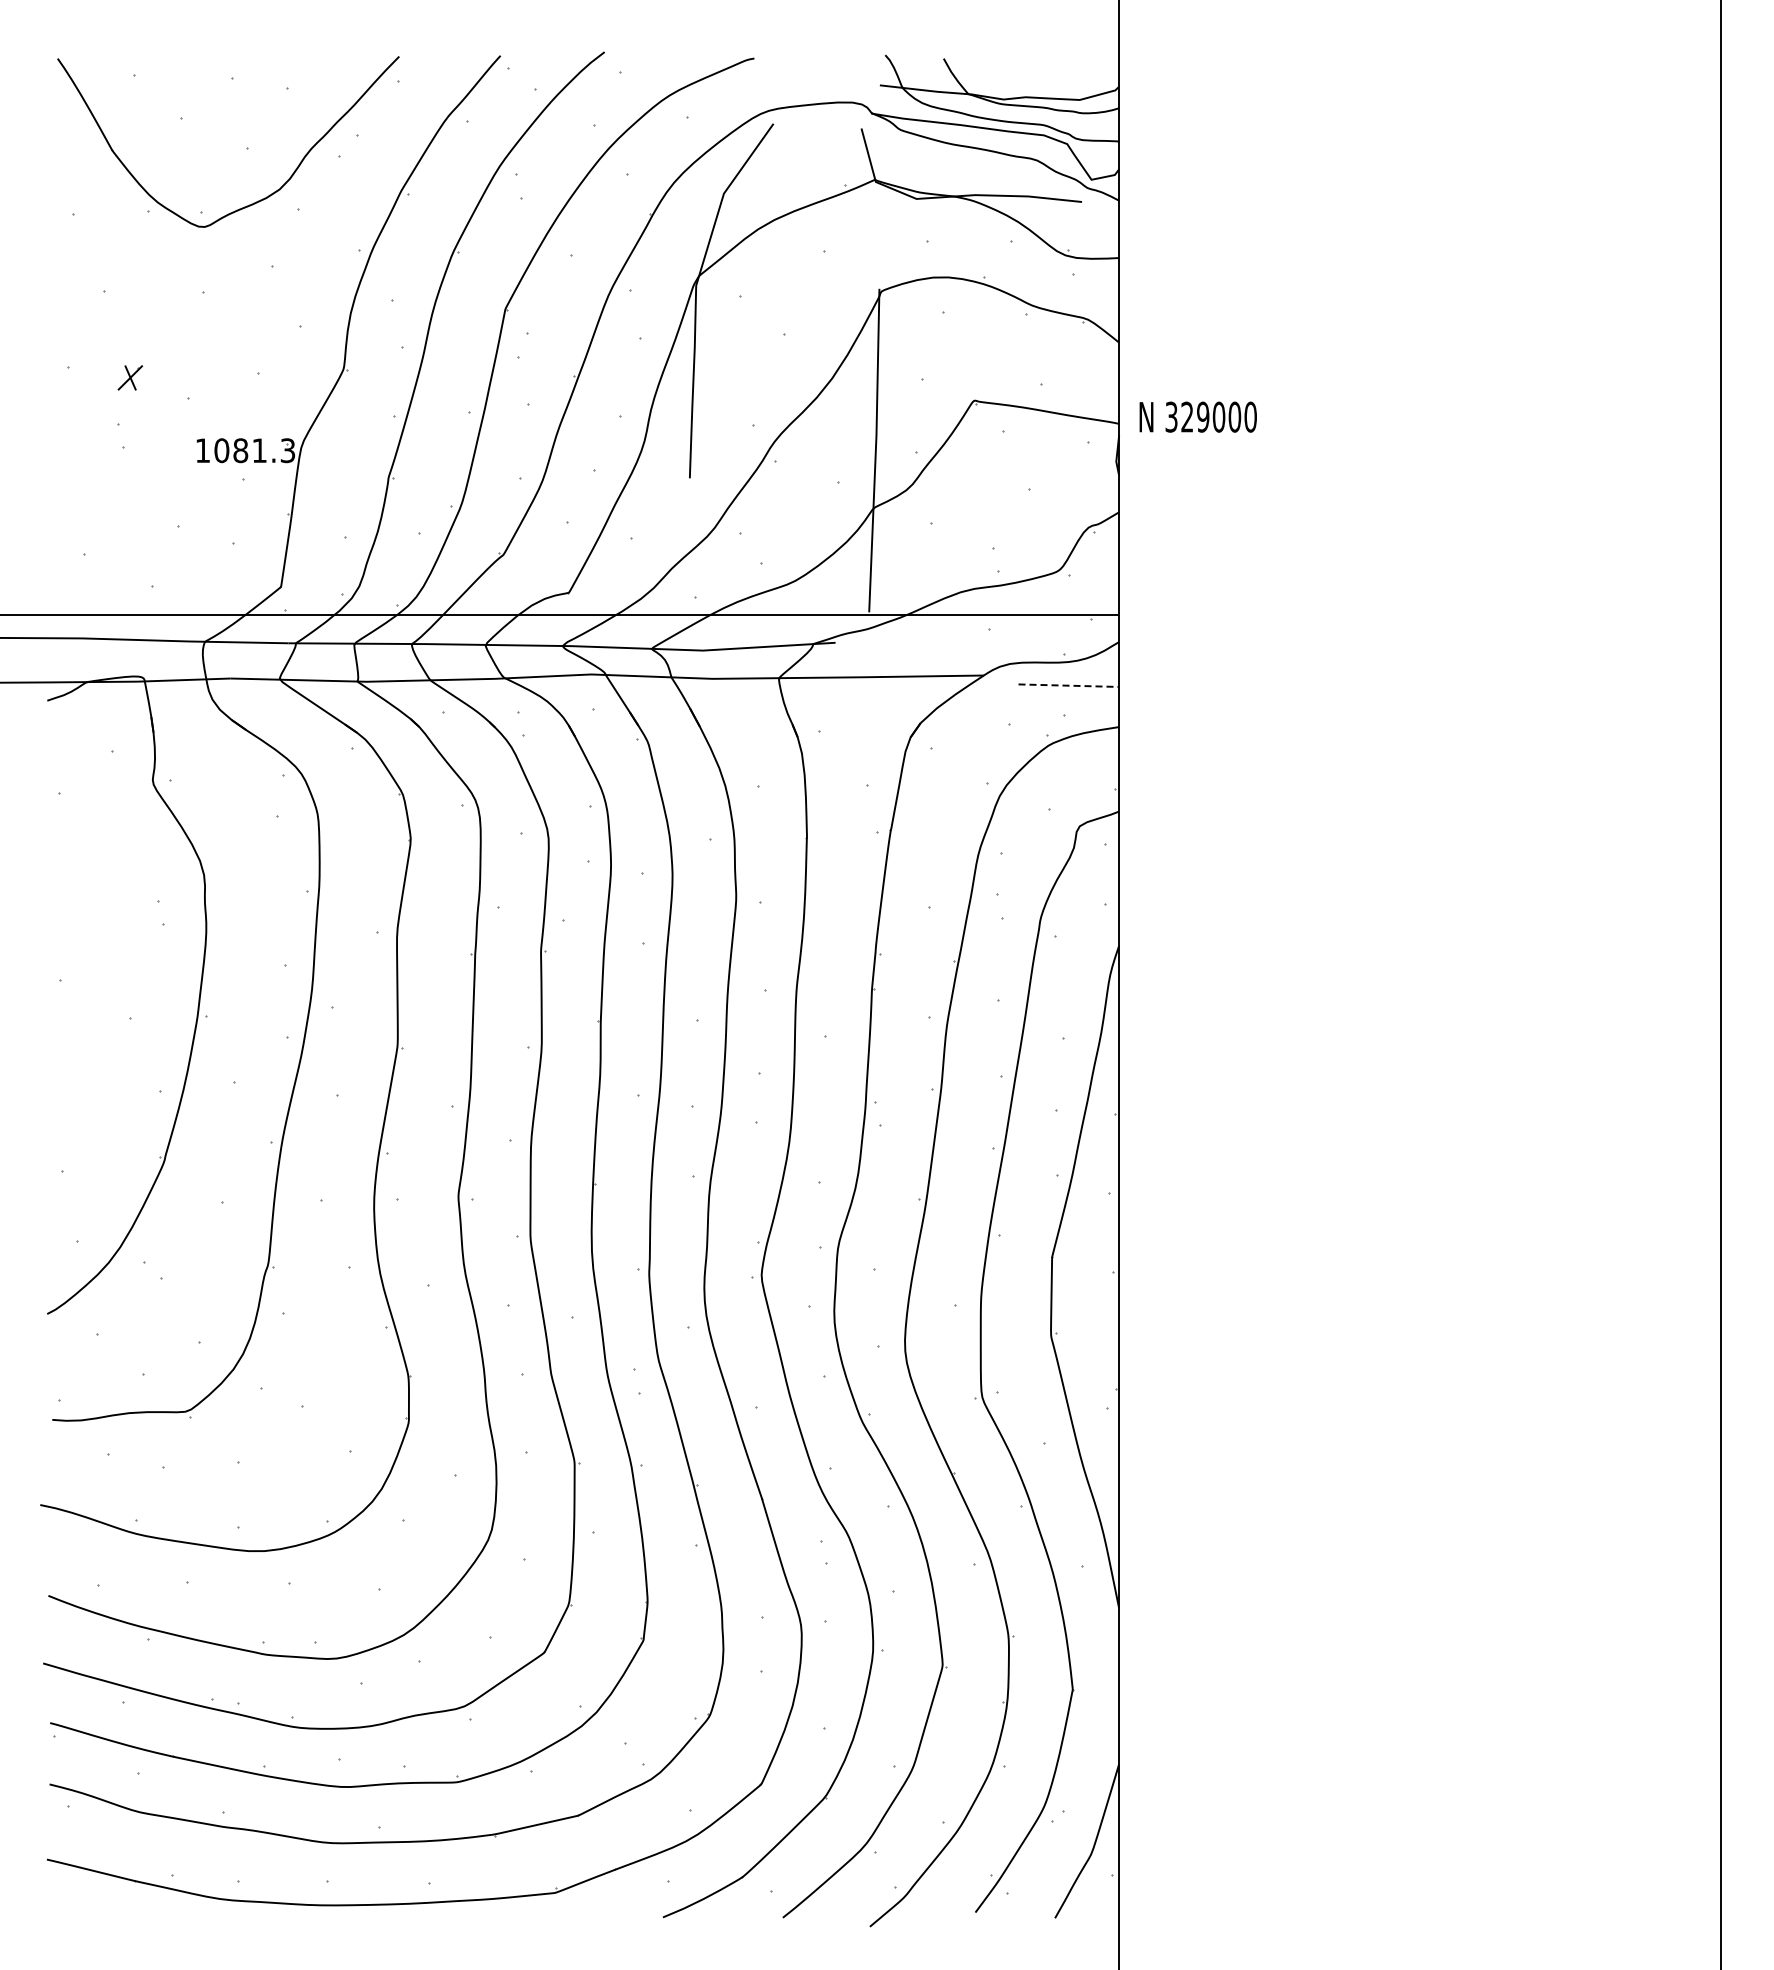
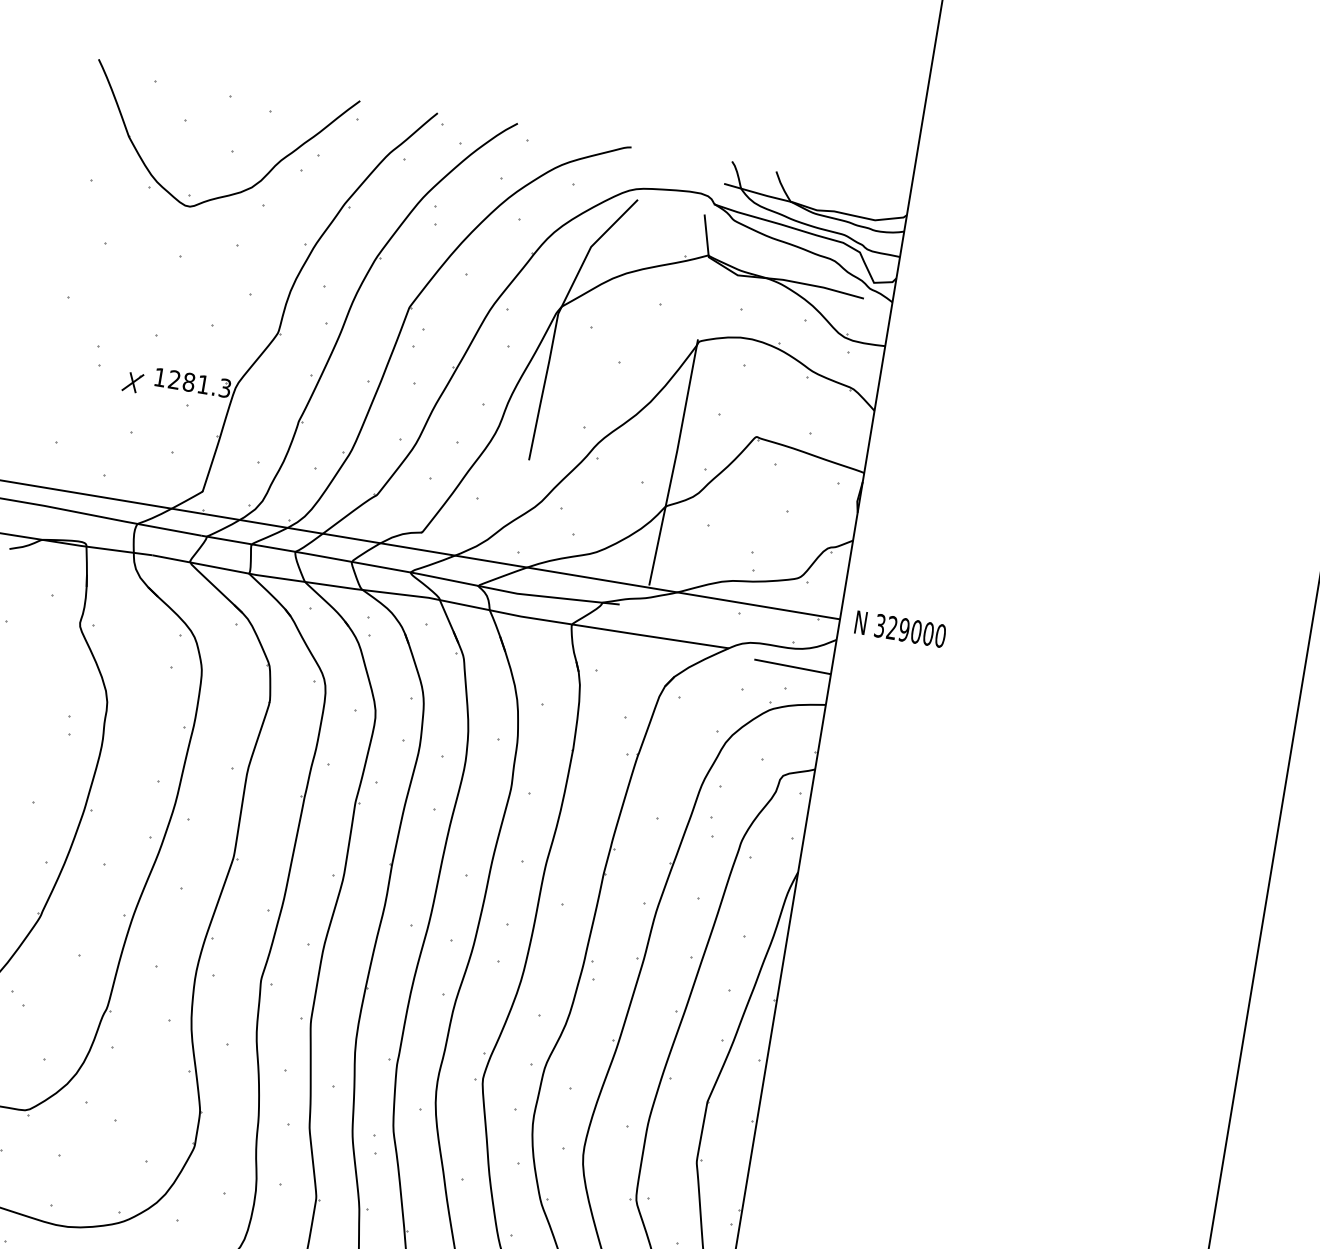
part: (130, 377) -> (133, 382), moved
text: (1197, 416) -> (900, 628), moved
text: (221, 450) -> (174, 379), 1081.3 -> 1281.3
line: (1069, 685) -> (793, 666), dashed -> solid

